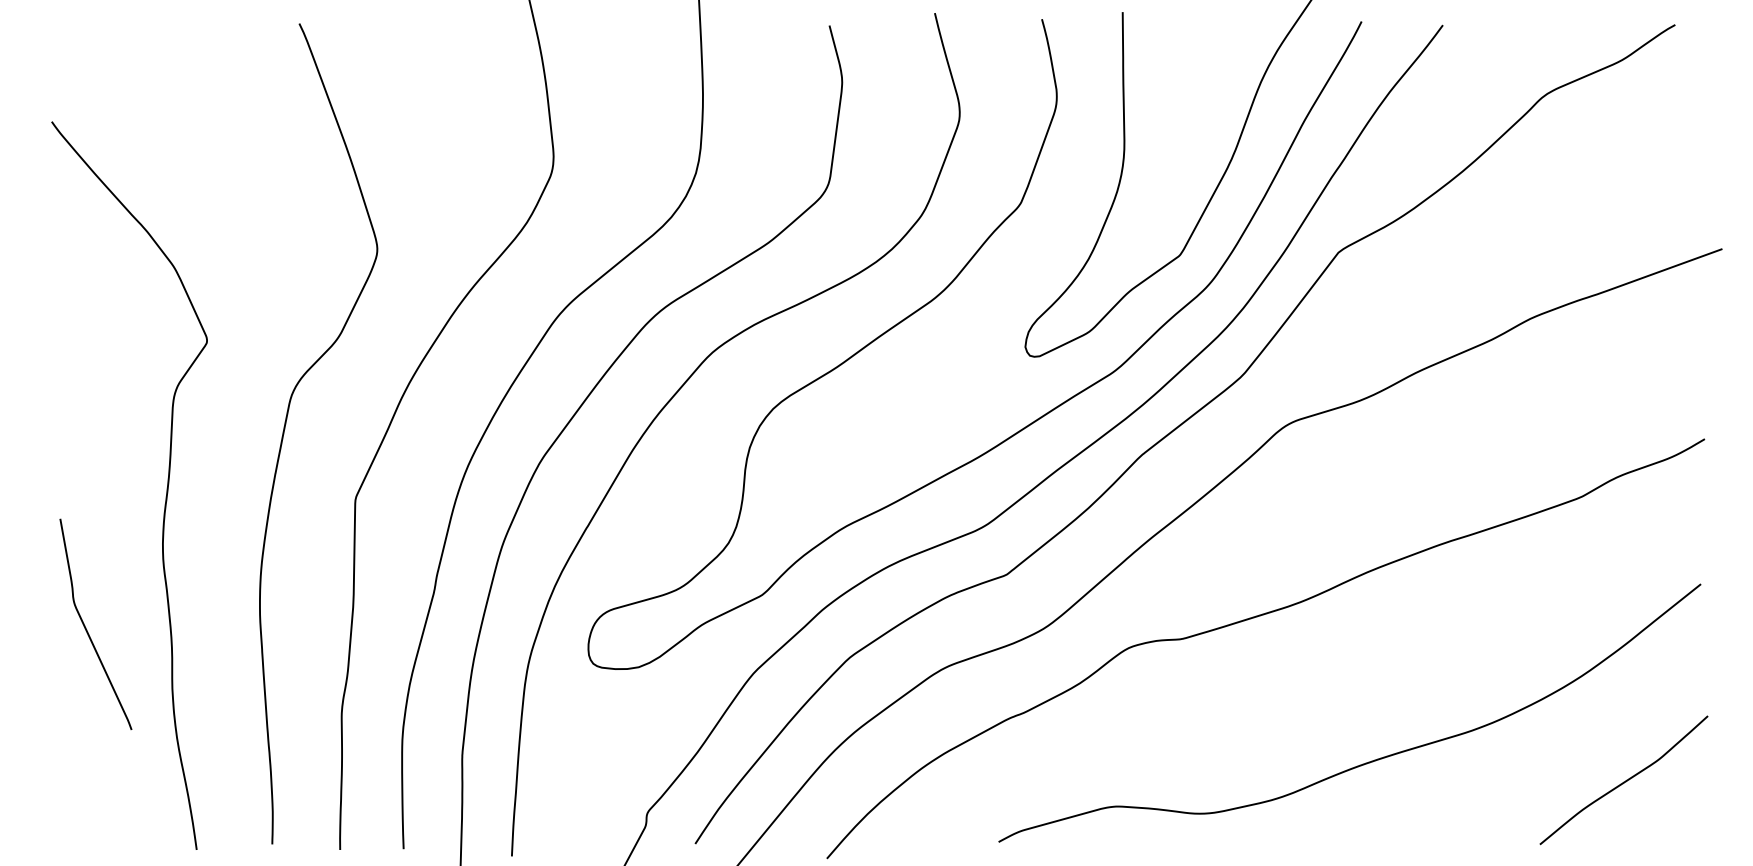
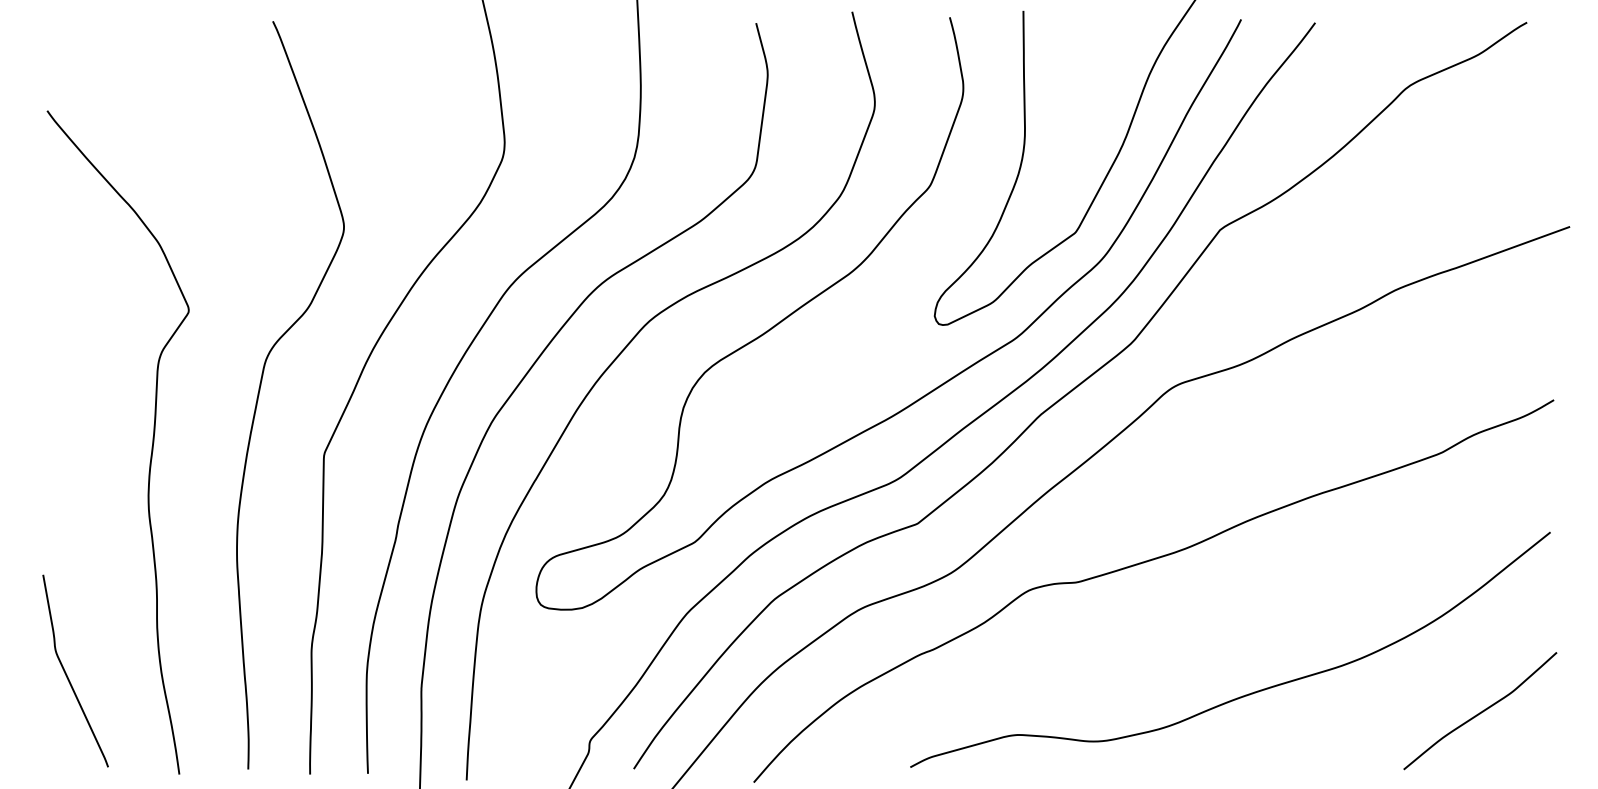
curve: (86, 627) -> (67, 673), moved

